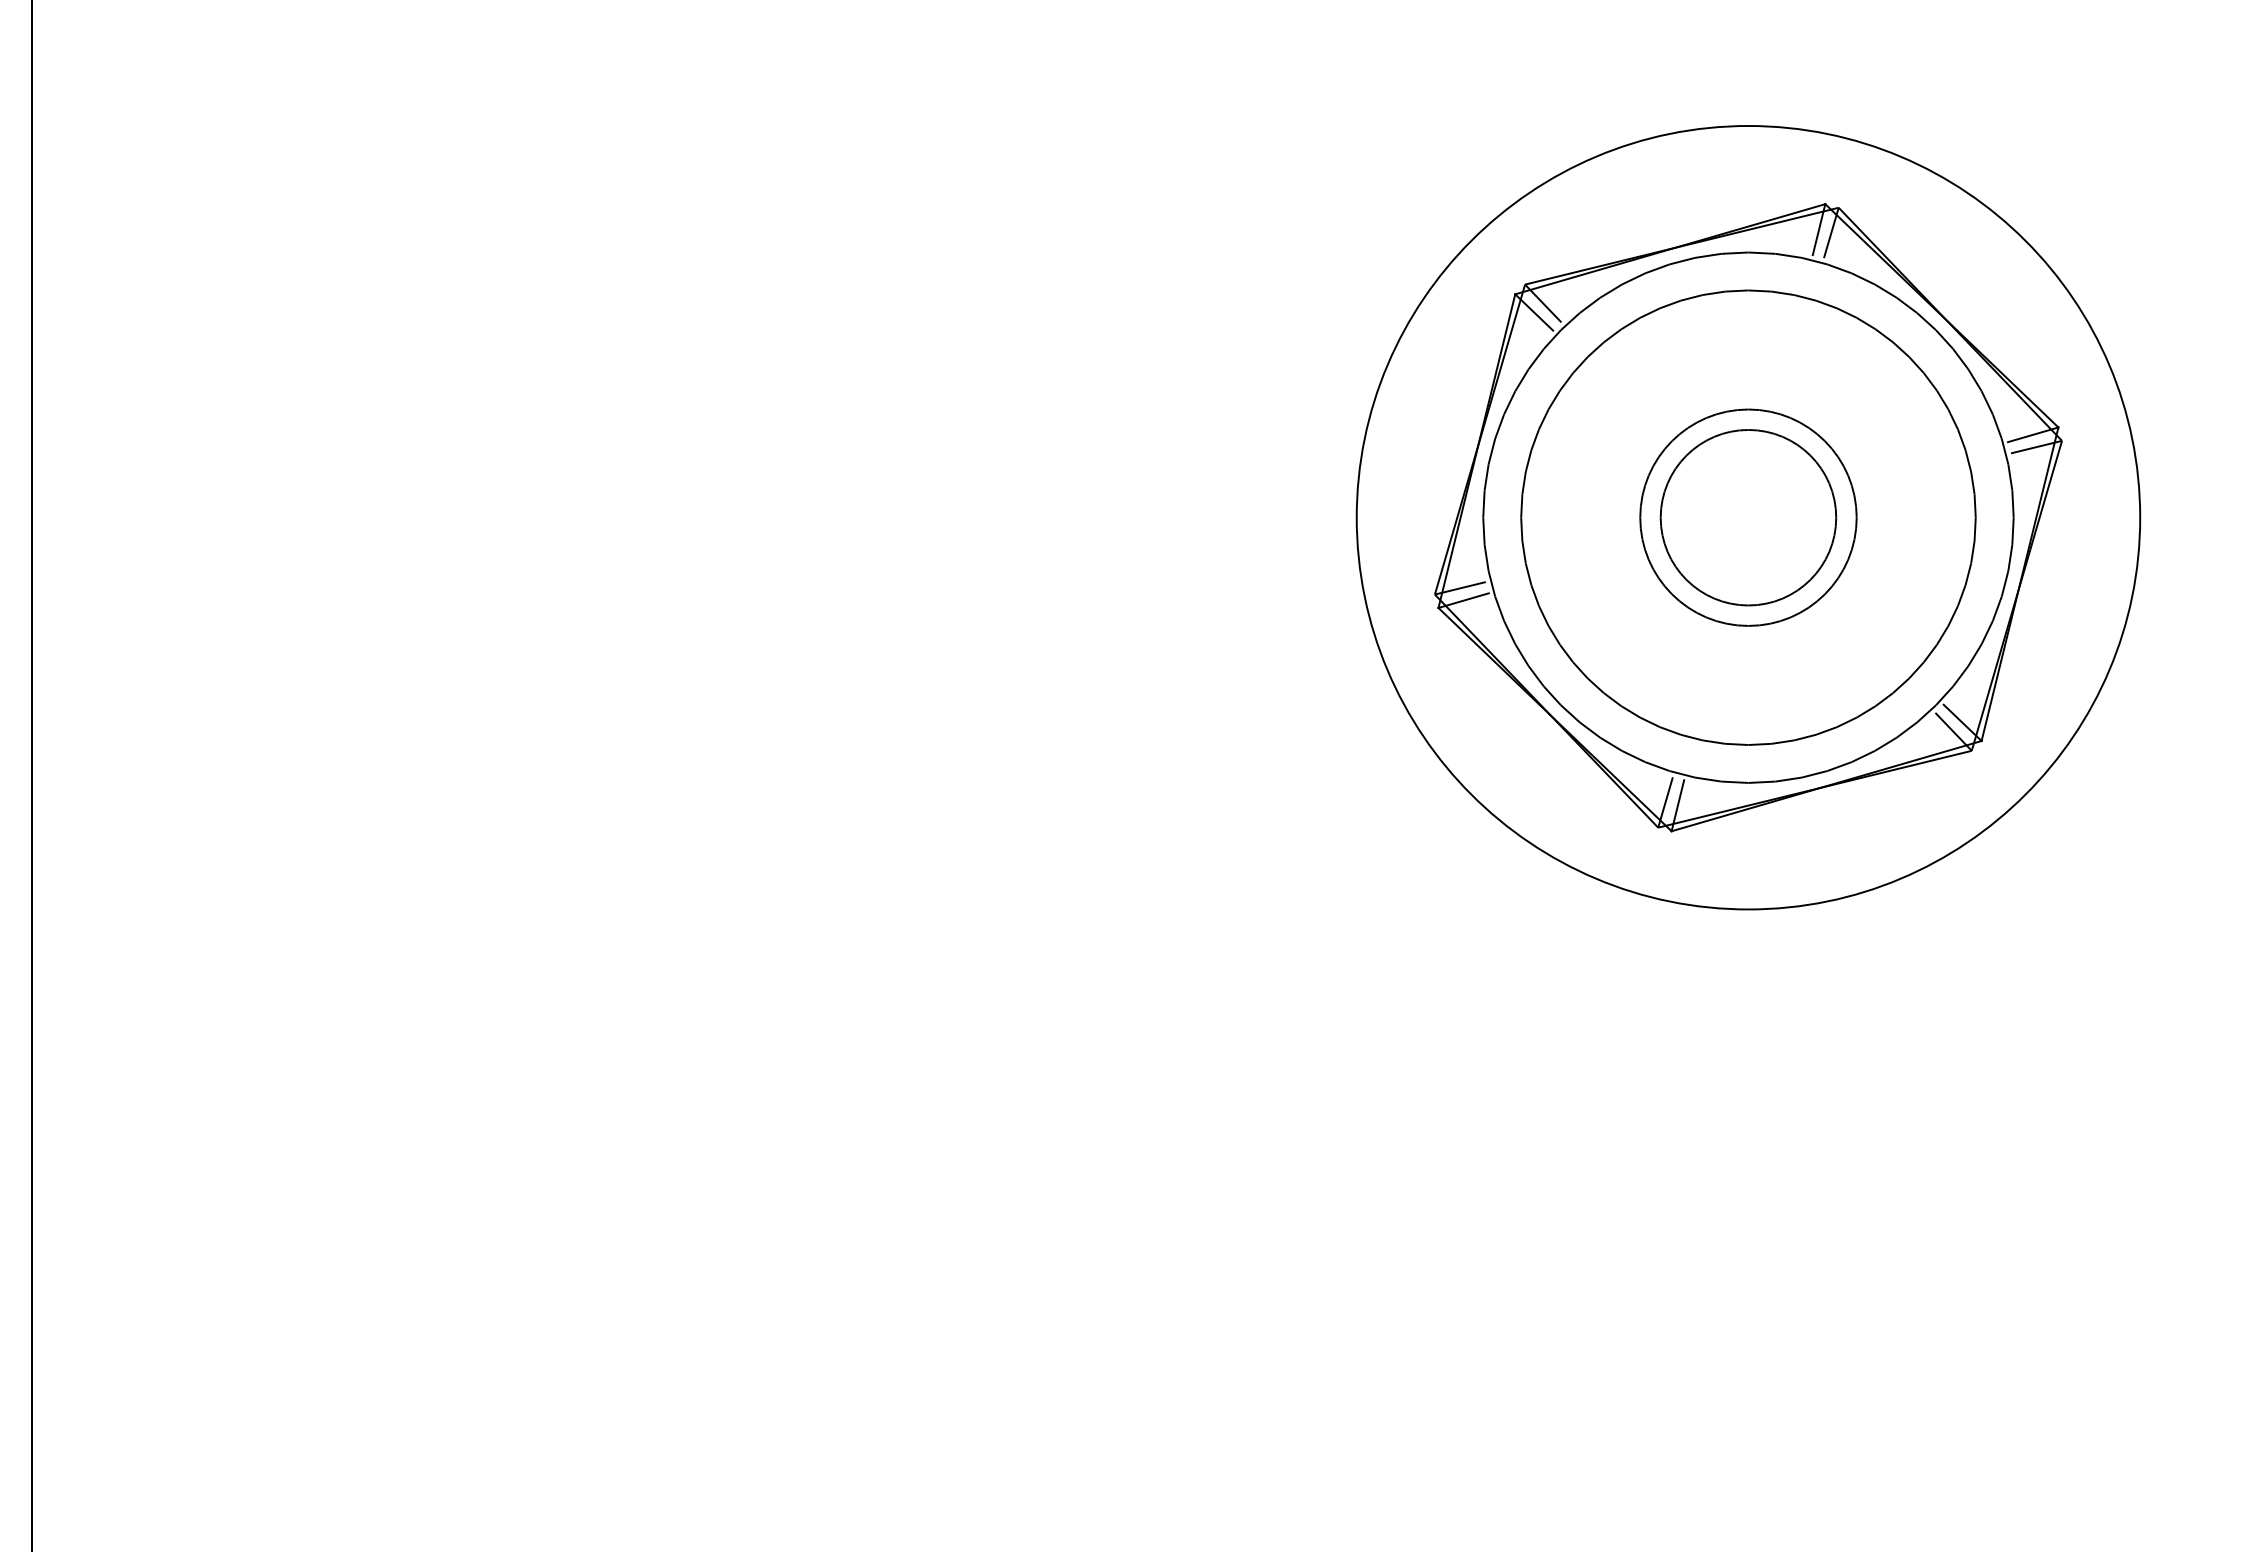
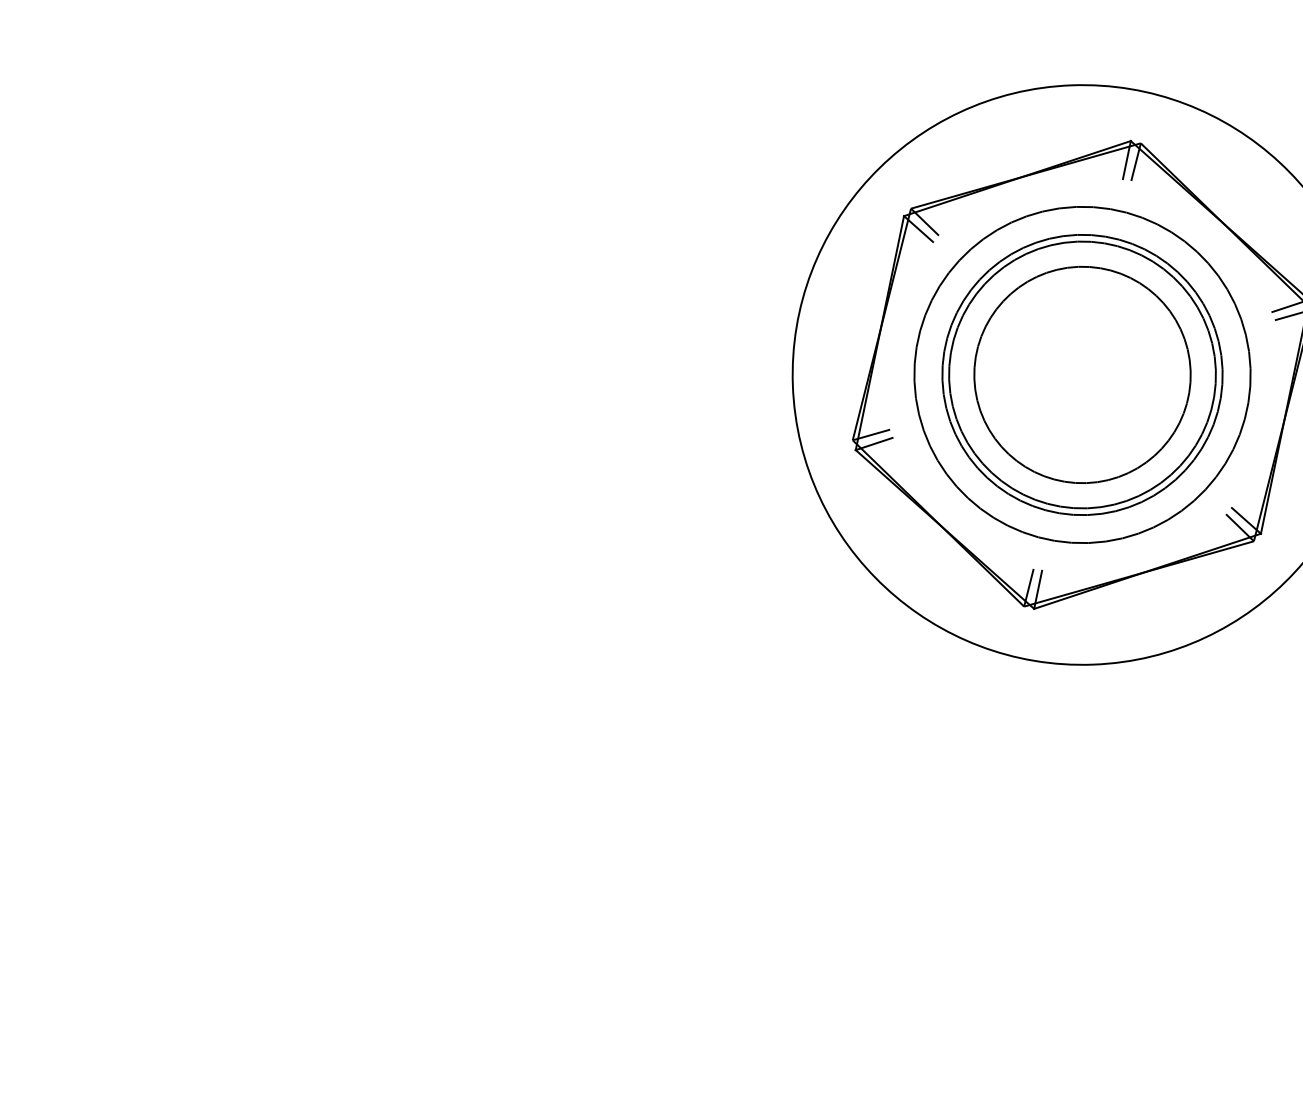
circle: (1748, 517) -> (1082, 374), size x0.71
circle: (1748, 517) -> (1082, 374), size x1.67
circle: (1748, 517) -> (1082, 374), size x1.67

